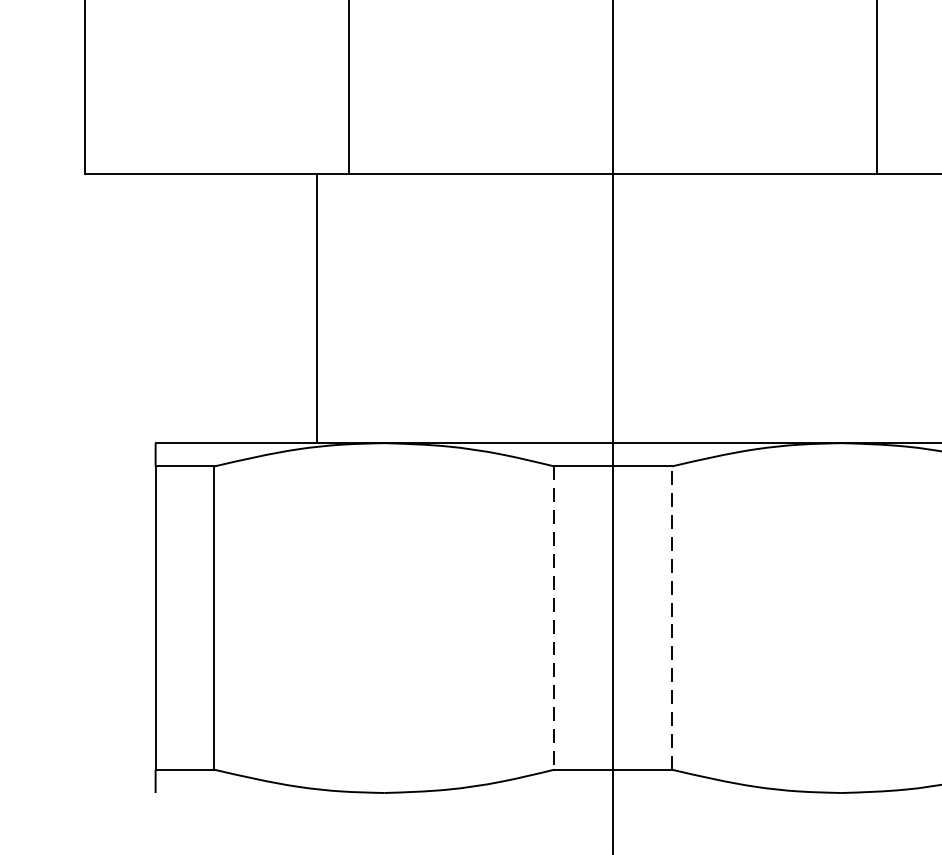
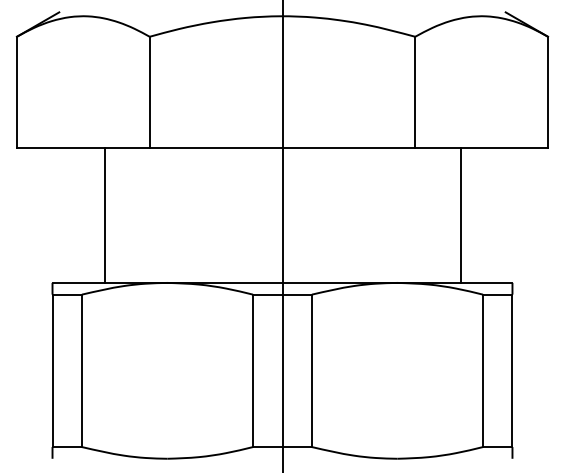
line: (316, 307) -> (104, 214), moved
line: (670, 617) -> (311, 370), dashed -> solid
line: (555, 619) -> (253, 371), dashed -> solid

